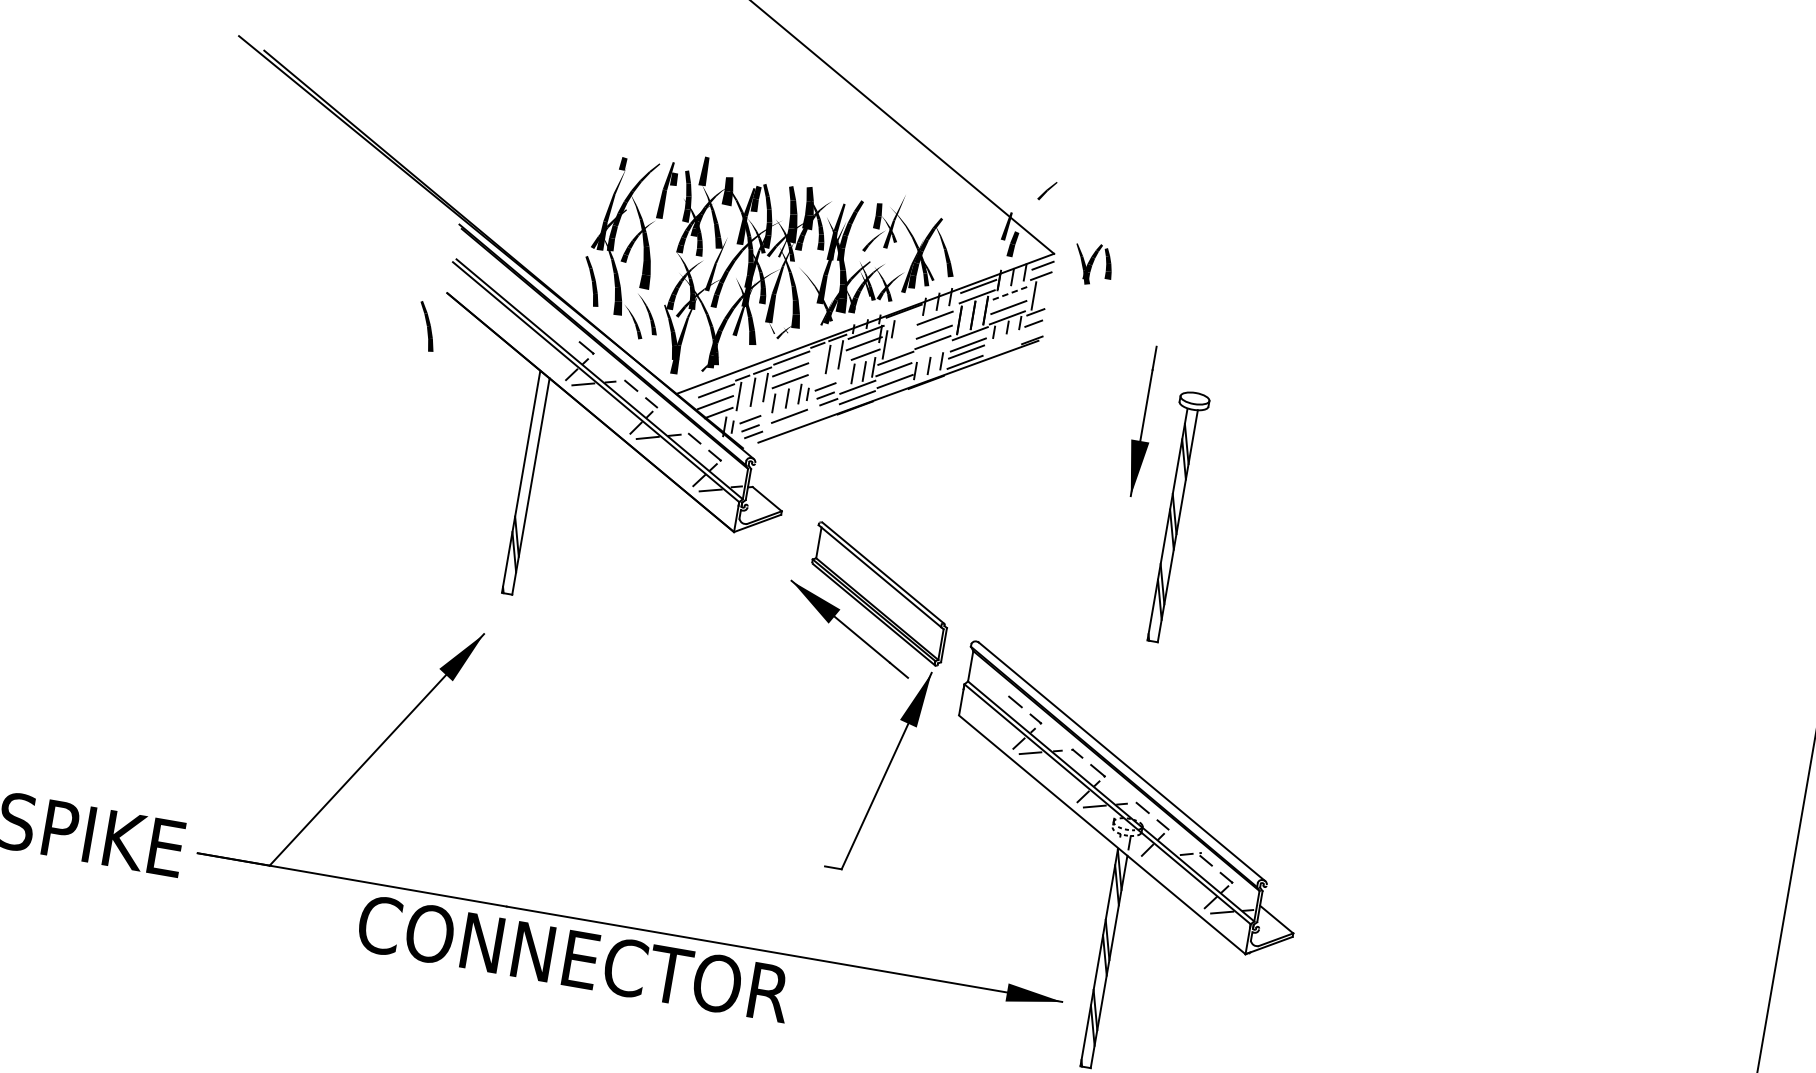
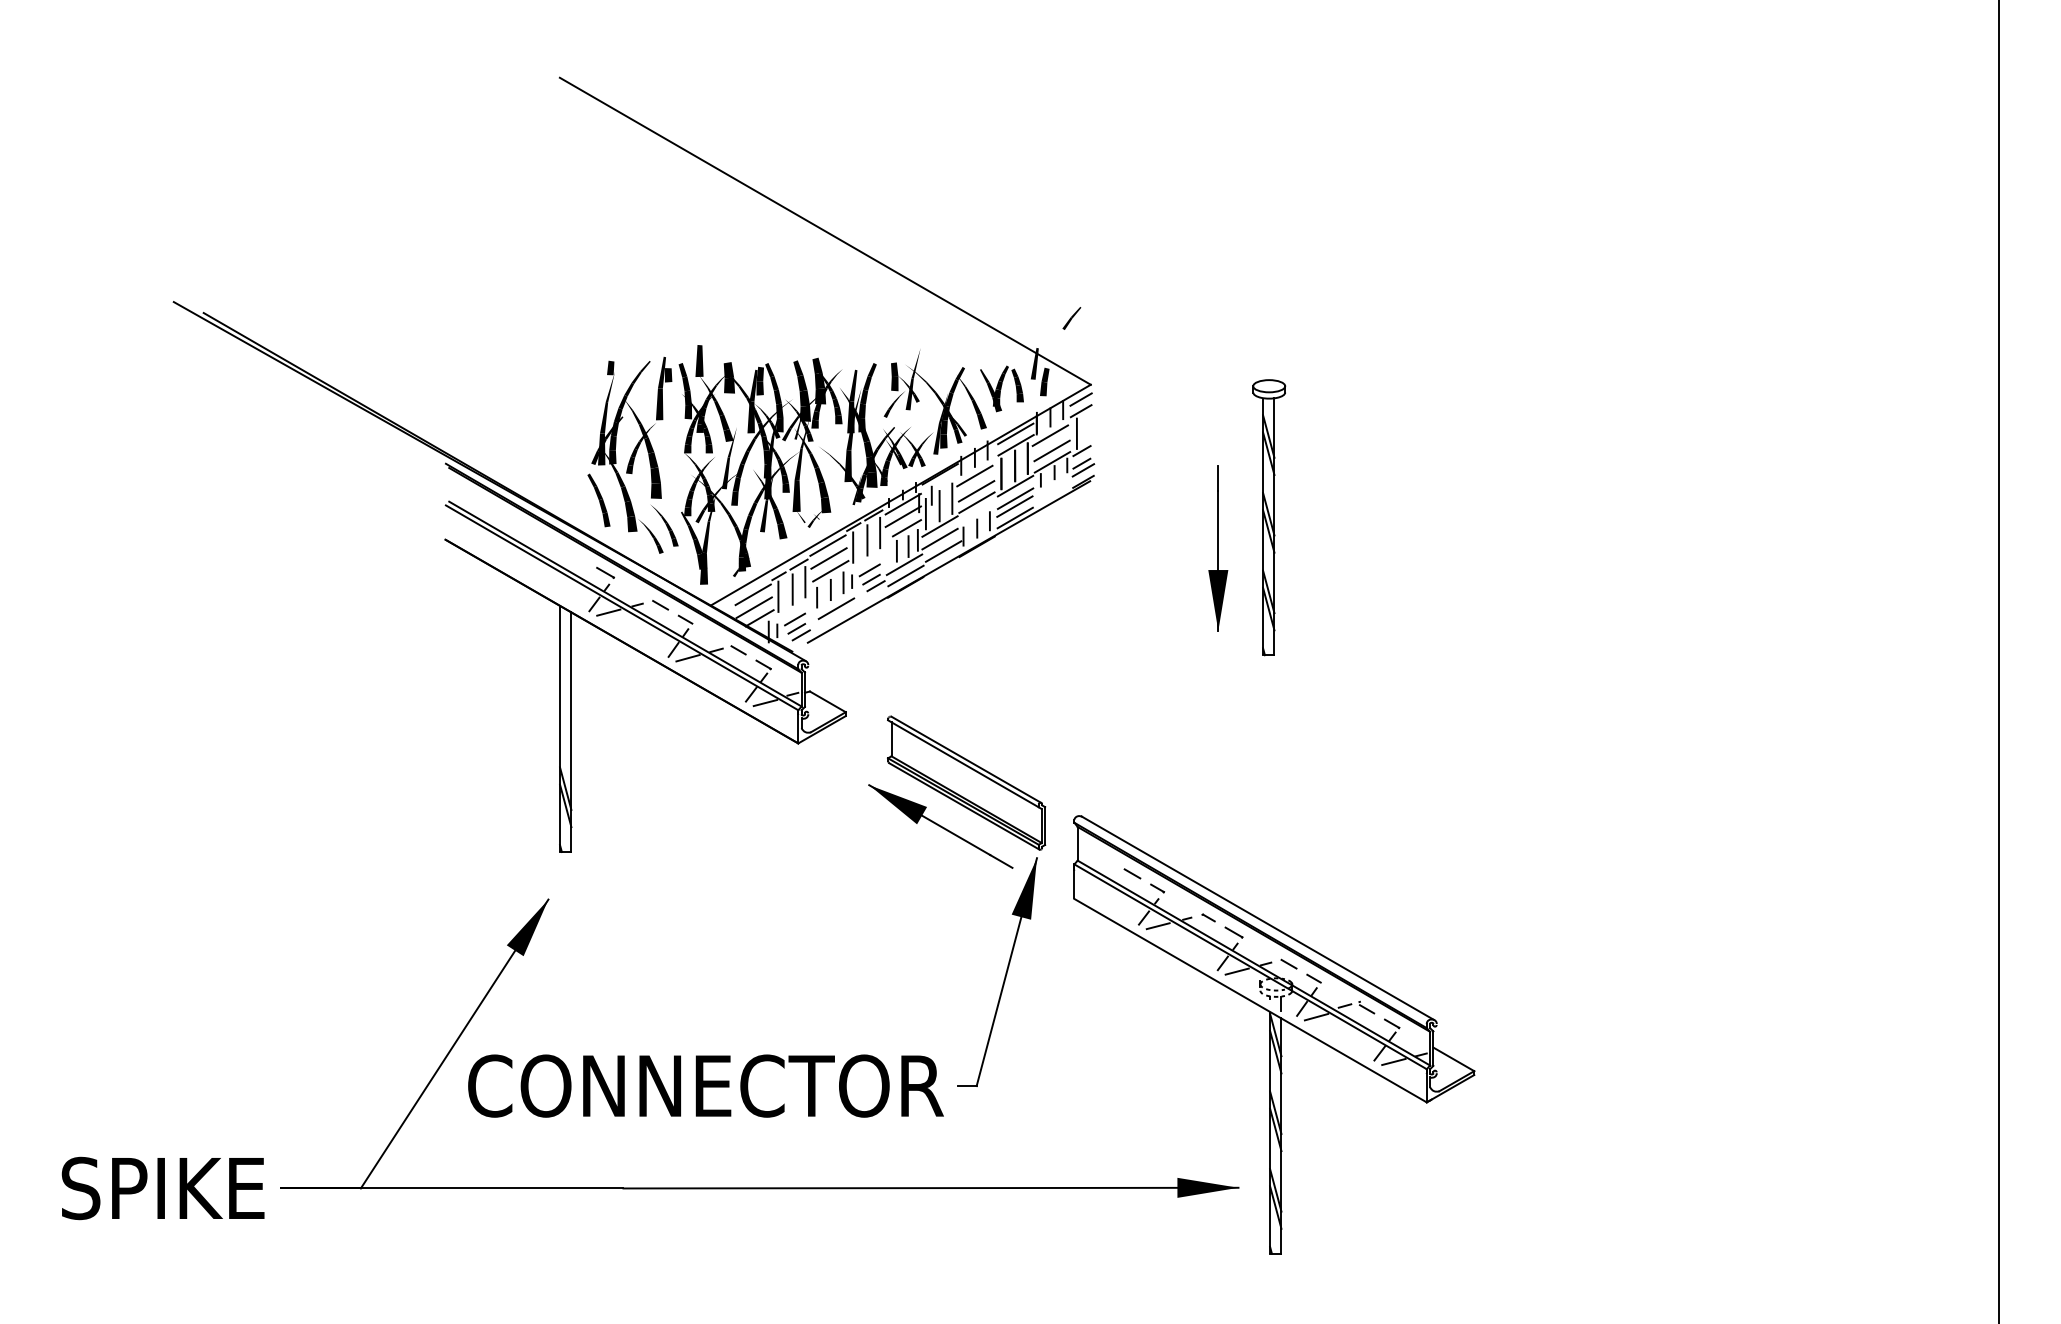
part: (1092, 264) -> (1001, 388), moved
line: (1008, 293) -> (1049, 435), dashed -> solid
part: (426, 326) -> (429, 579), removed
line: (1034, 330) -> (1083, 470), added
line: (911, 334) -> (952, 498), added
line: (898, 340) -> (939, 506), added
line: (814, 363) -> (853, 547), added
part: (1174, 517) -> (1269, 517), moved
line: (1159, 859) -> (1316, 1016), added
text: (574, 958) -> (705, 1085), moved

